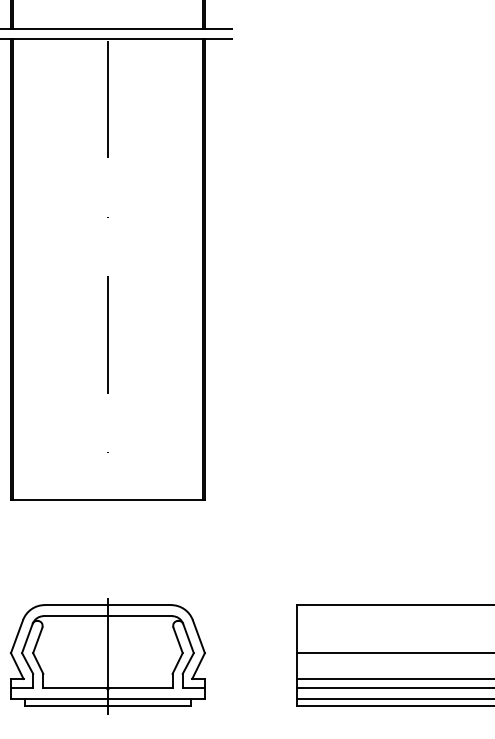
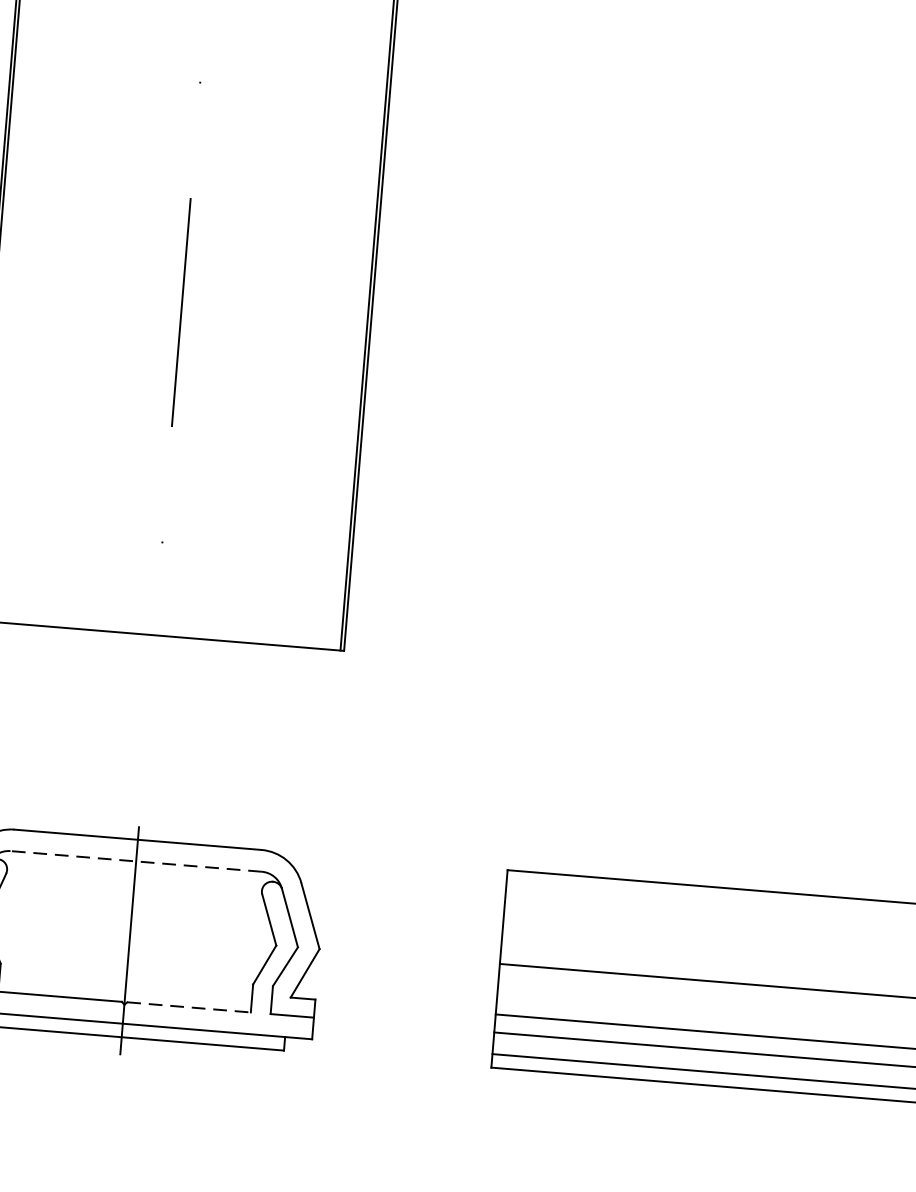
line: (107, 616) -> (135, 861), solid -> dashed
line: (140, 688) -> (188, 1007), solid -> dashed

